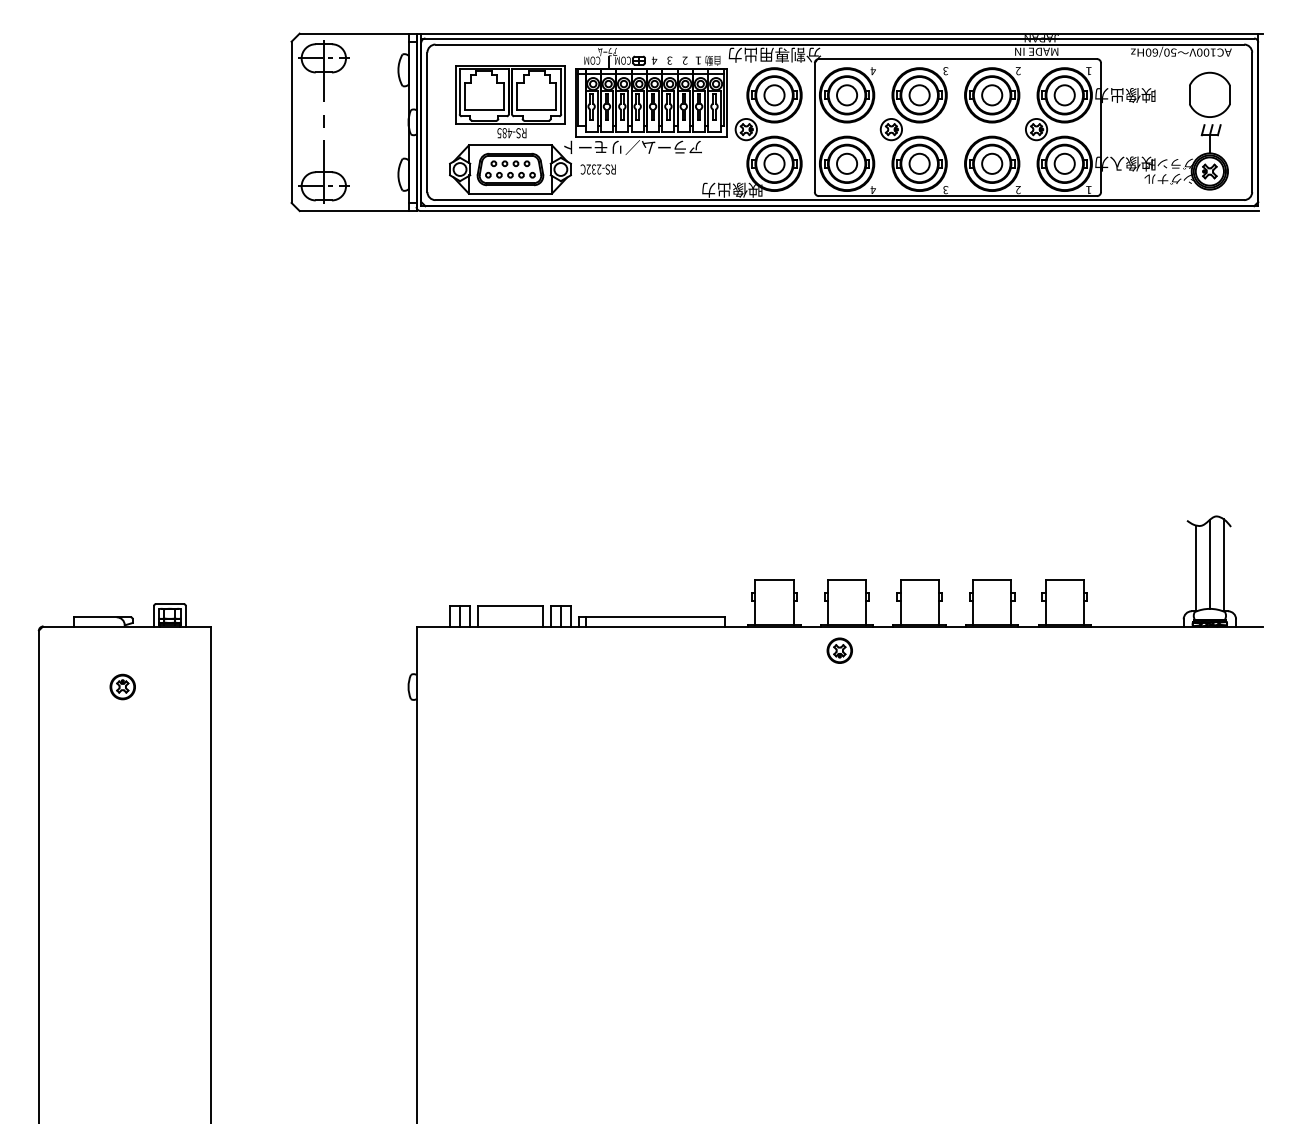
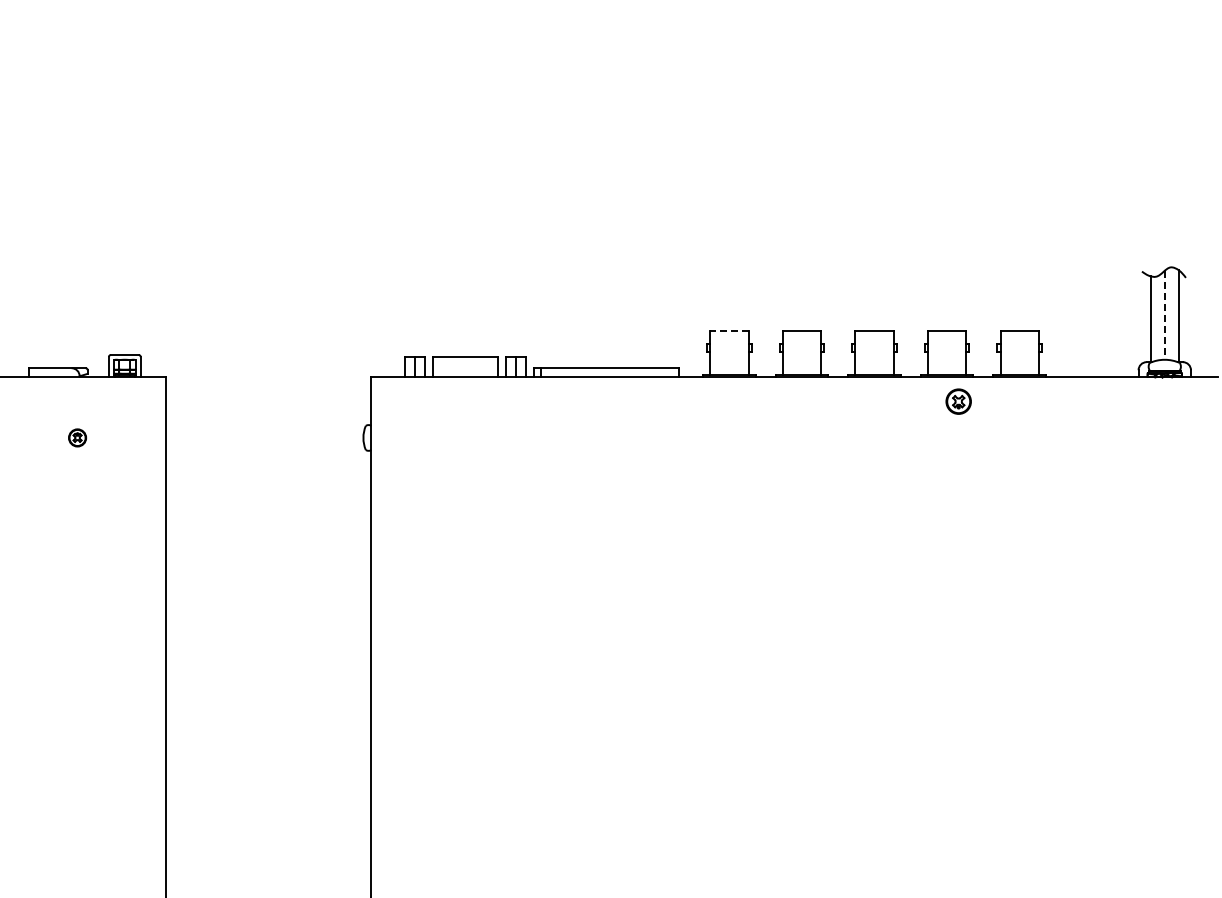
line: (1209, 564) -> (1164, 315), solid -> dashed
line: (774, 580) -> (729, 331), solid -> dashed
part: (839, 650) -> (958, 401), moved
part: (122, 686) -> (77, 437), size x0.7

